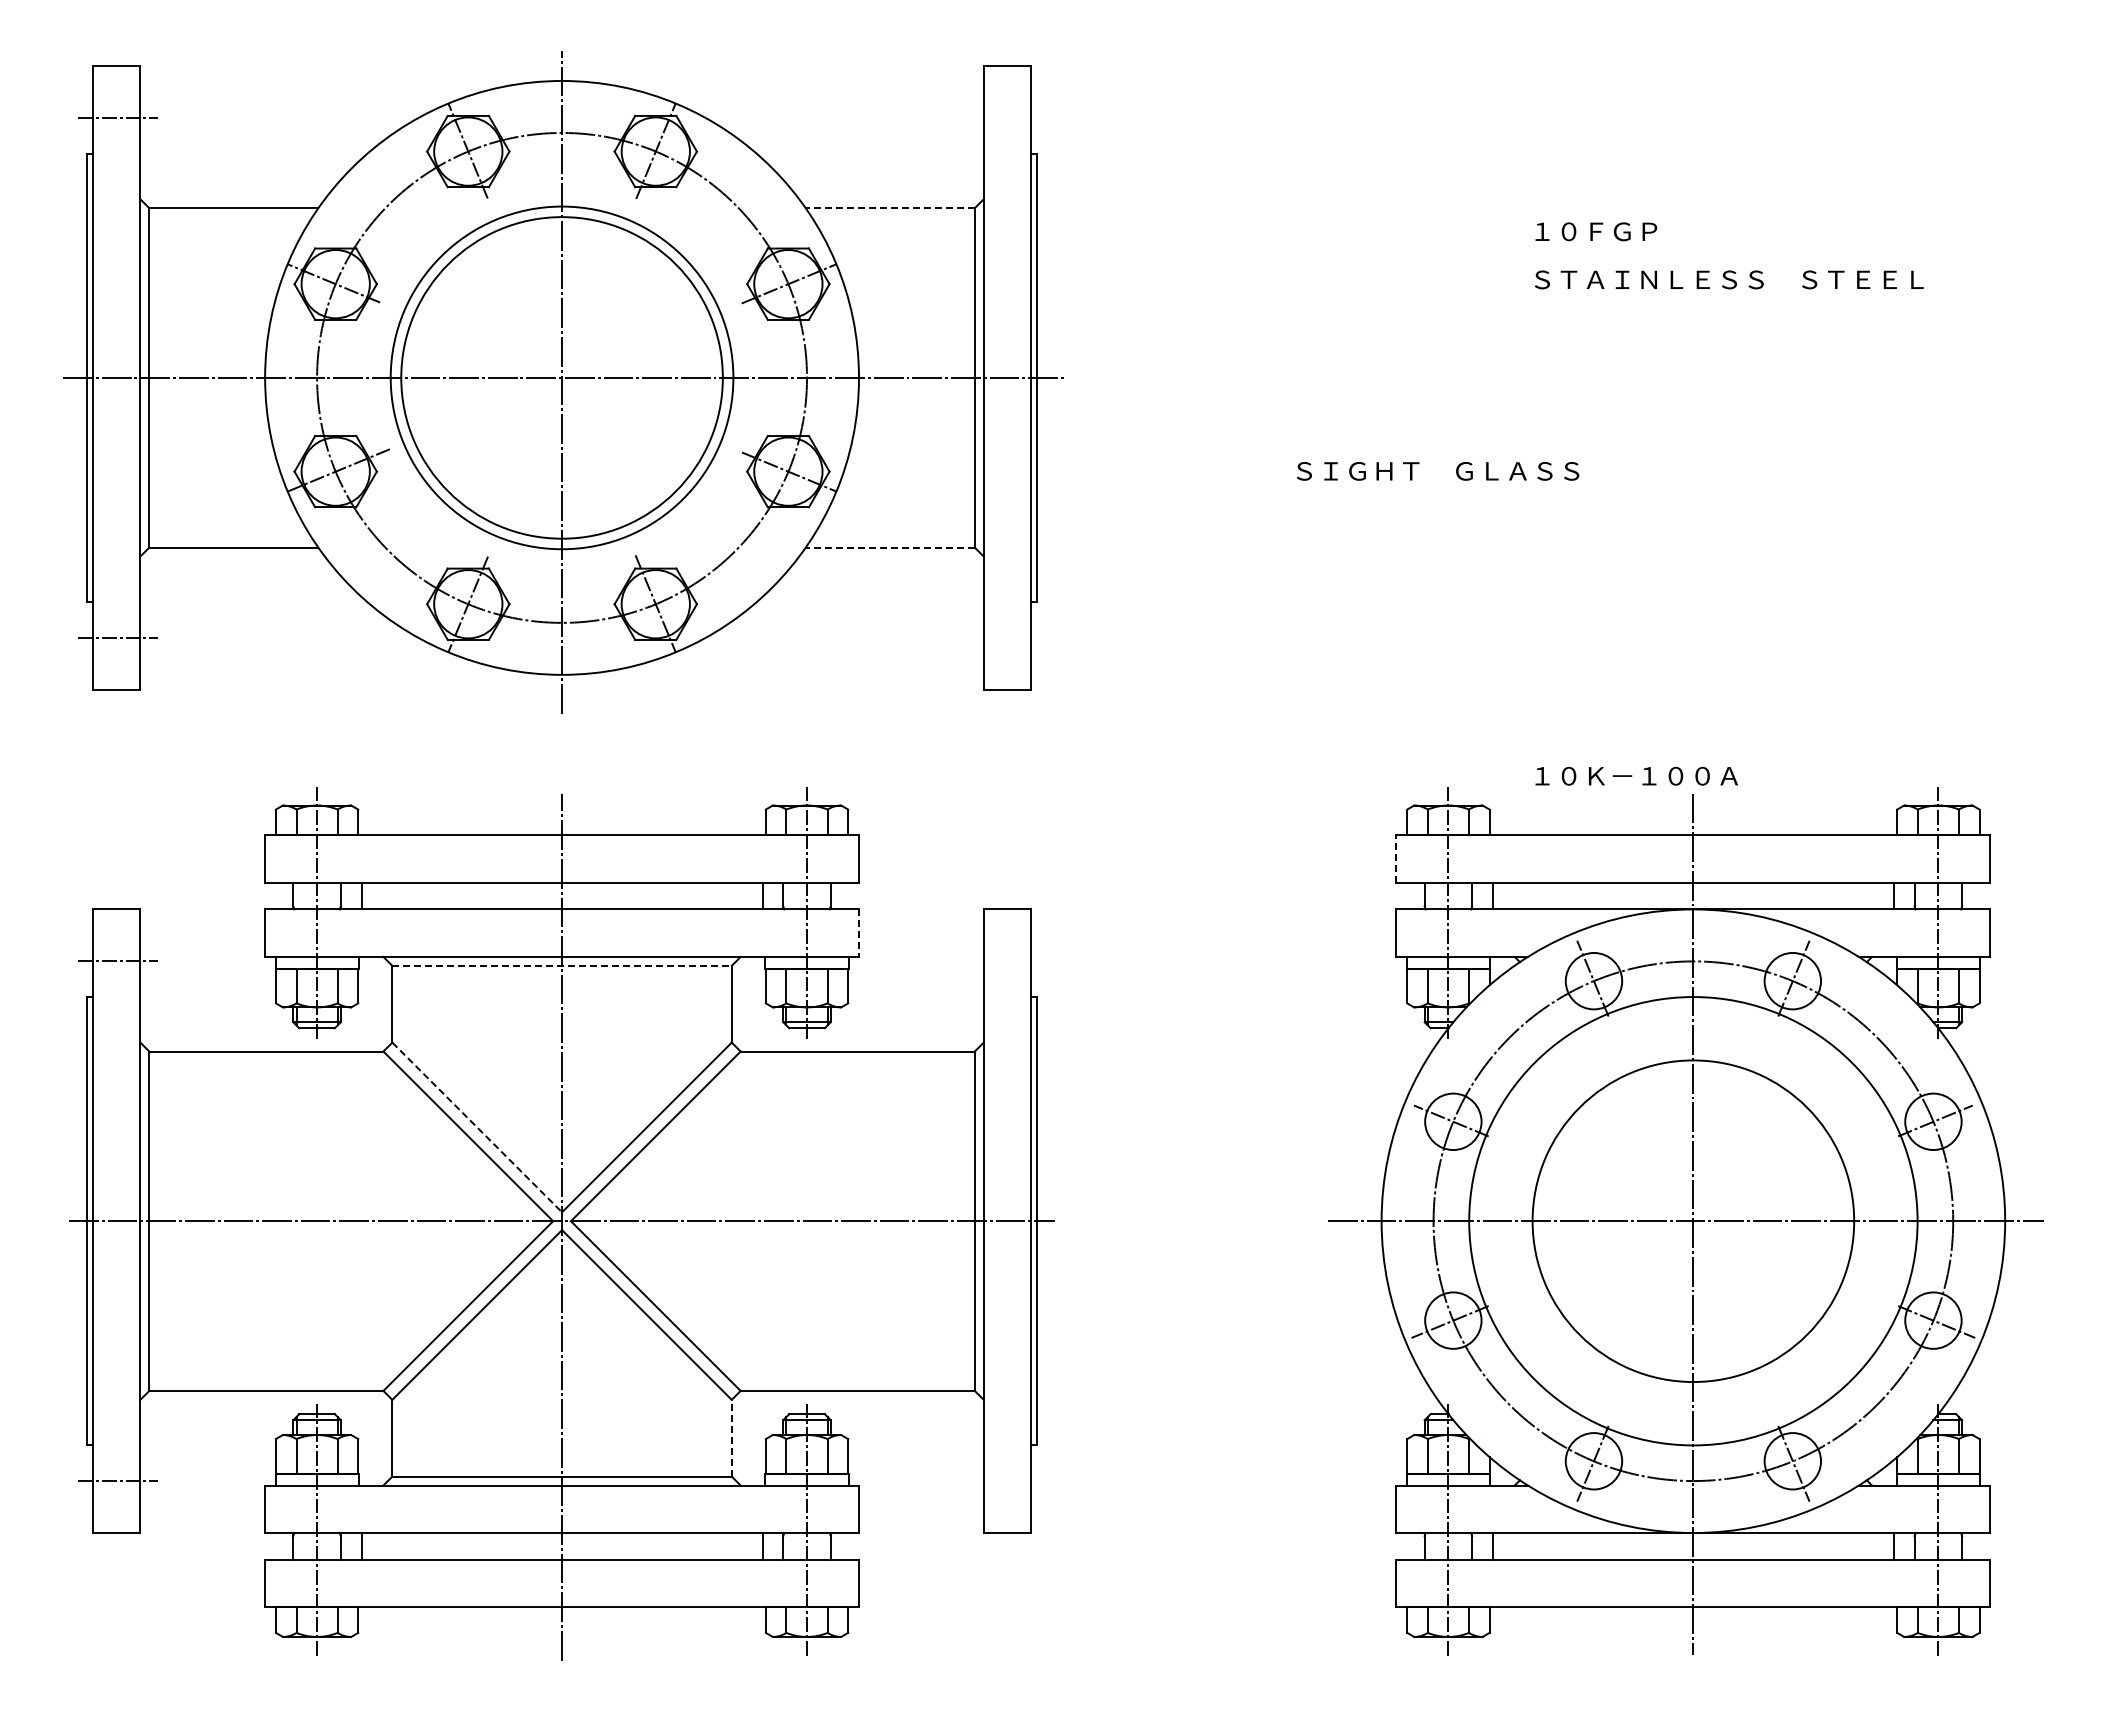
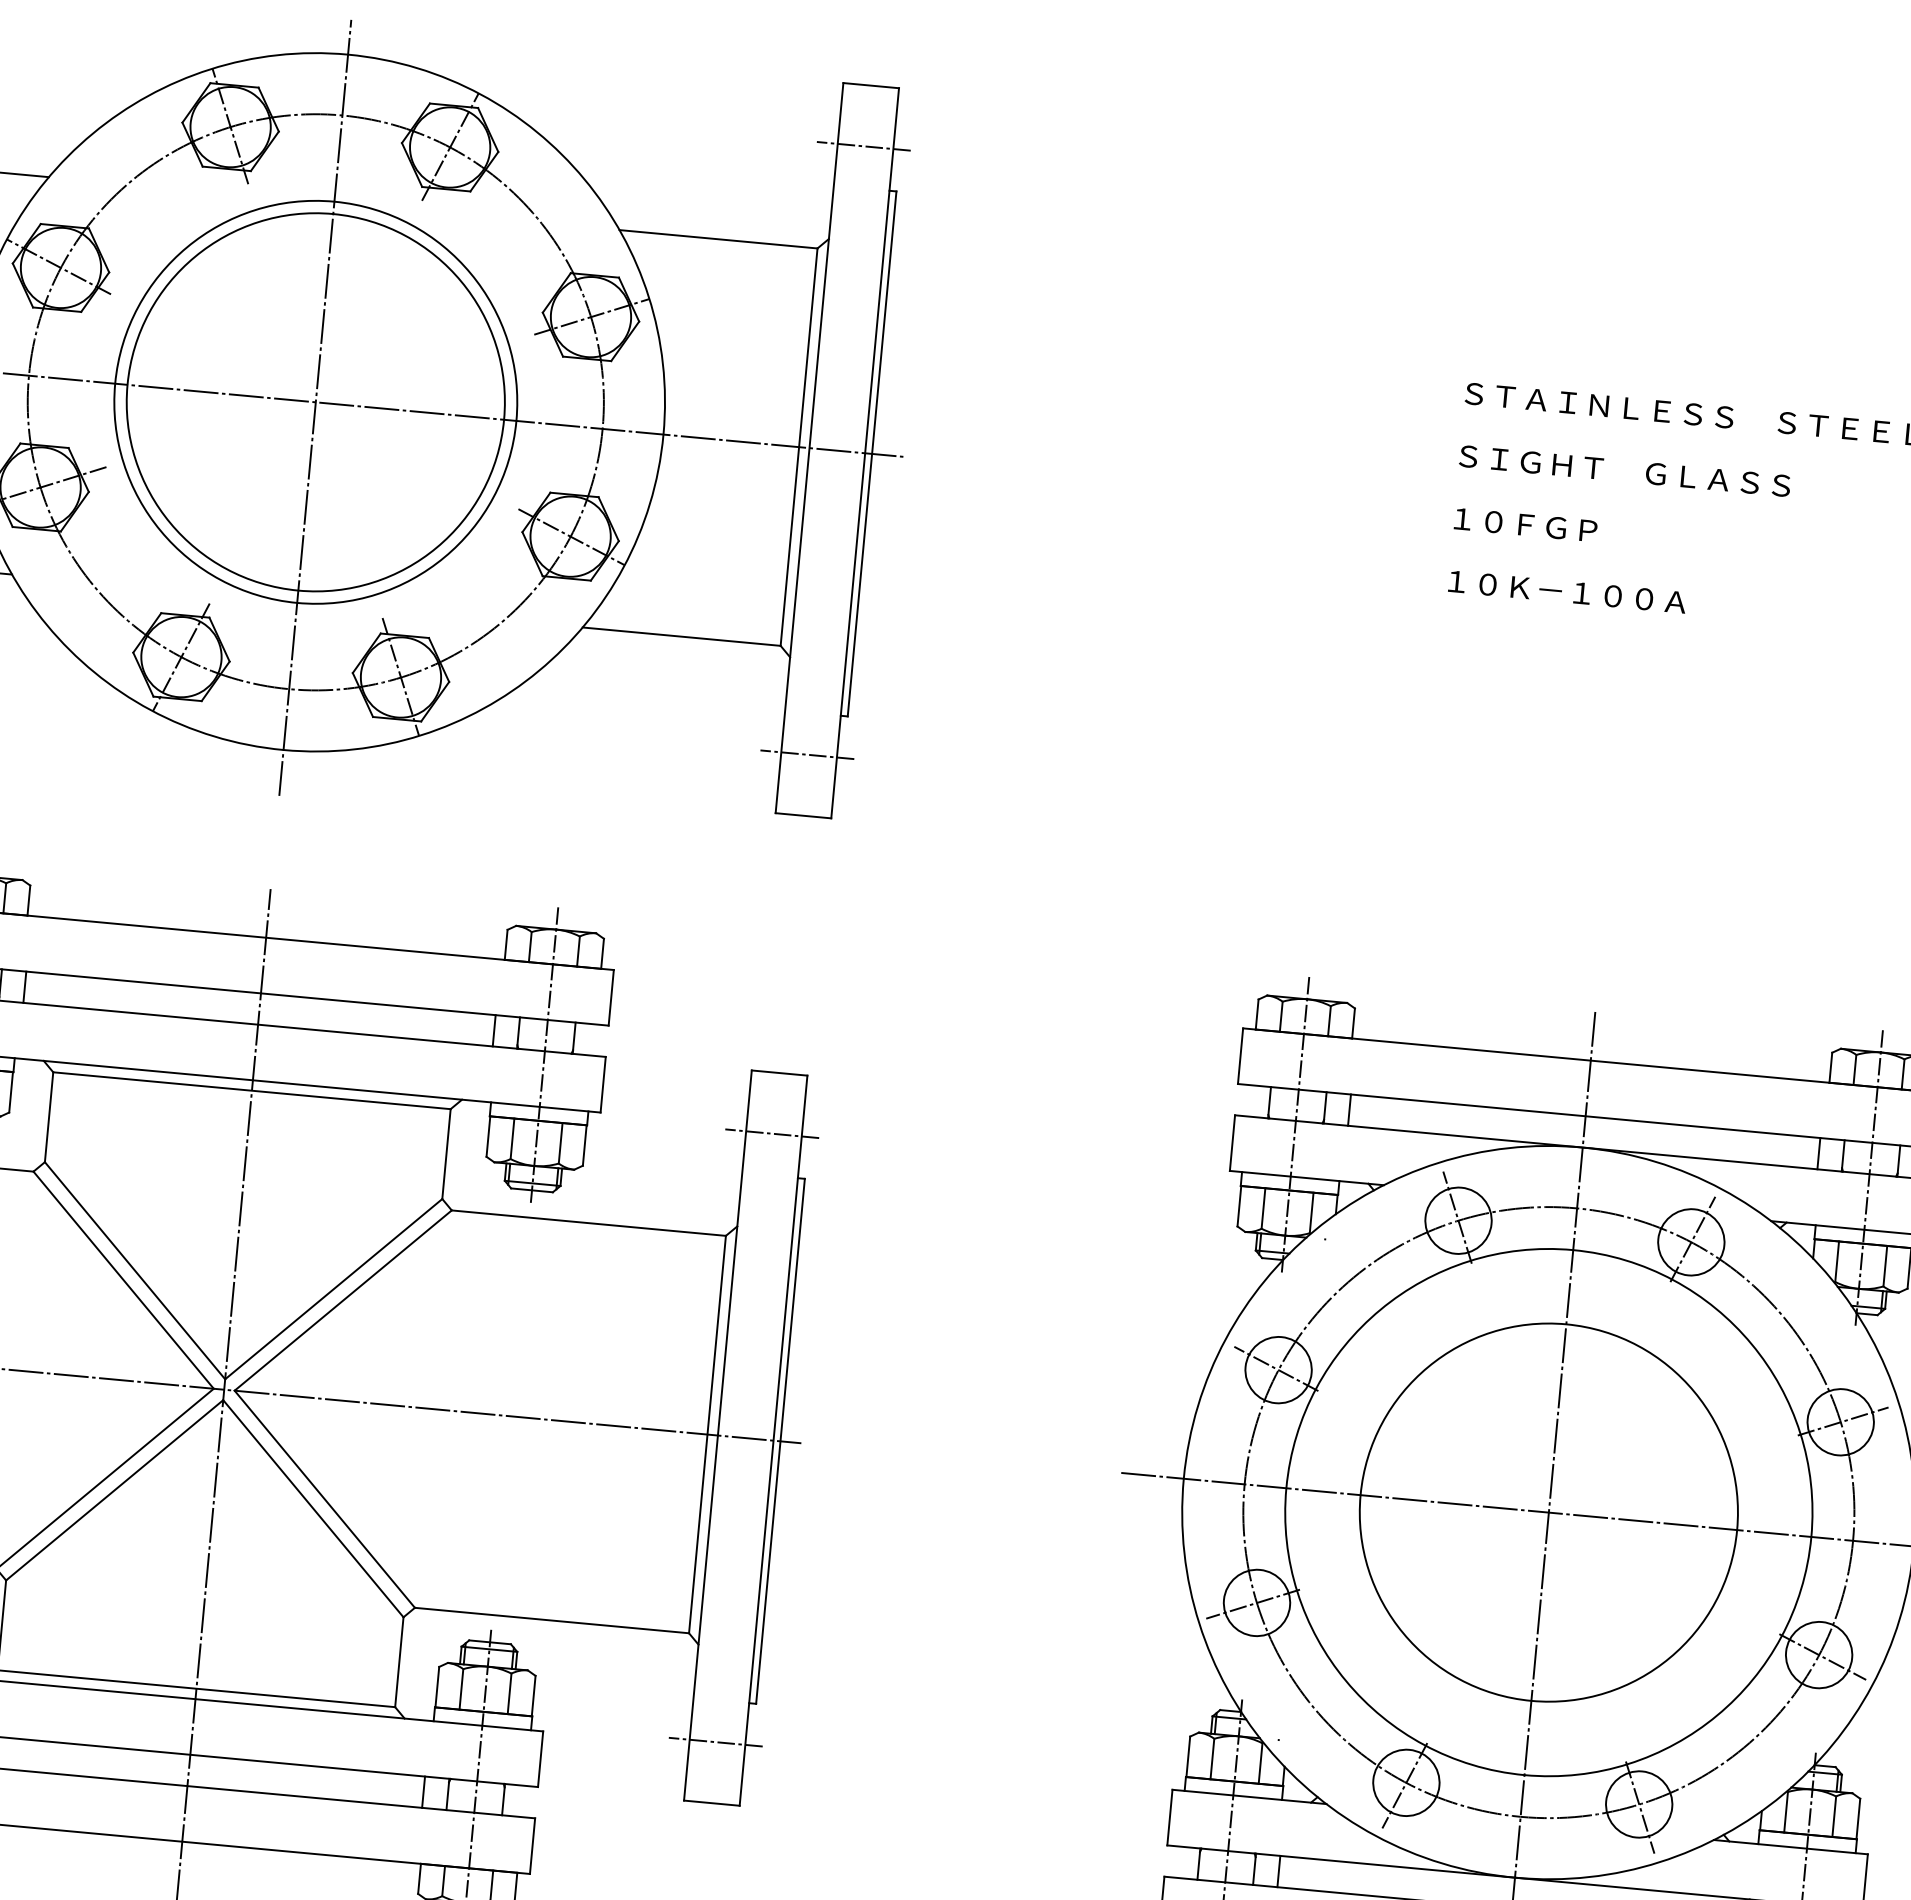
line: (1005, 118) -> (863, 146), added
line: (890, 208) -> (718, 239), dashed -> solid
text: (1596, 231) -> (1526, 524), moved
text: (1438, 471) -> (1625, 471), moved
line: (890, 547) -> (681, 636), dashed -> solid
line: (1005, 637) -> (806, 754), added
text: (1636, 775) -> (1567, 591), moved
line: (1396, 858) -> (1240, 1055), dashed -> solid
line: (859, 933) -> (603, 1085), dashed -> solid
line: (1005, 961) -> (771, 1133), added
line: (562, 965) -> (252, 1090), dashed -> solid
line: (477, 1127) -> (135, 1270), dashed -> solid
line: (731, 1437) -> (399, 1661), dashed -> solid
line: (1005, 1481) -> (715, 1742), added

